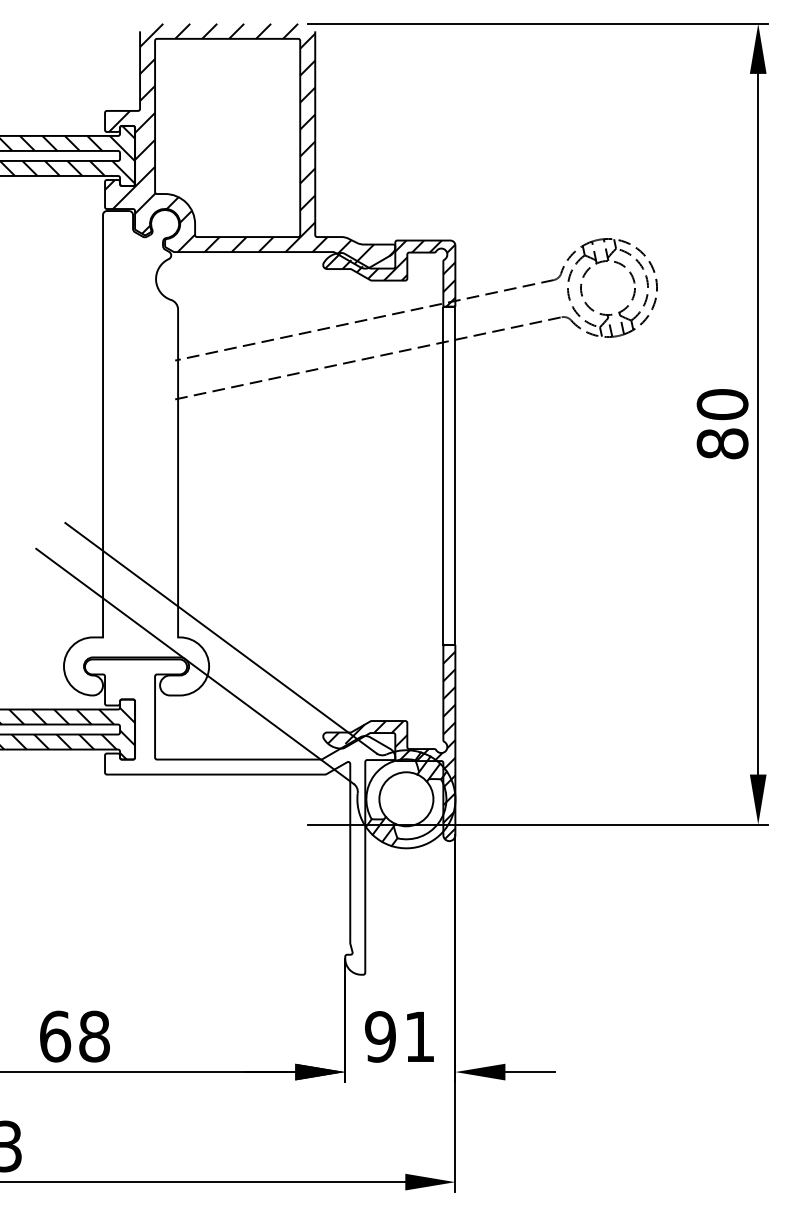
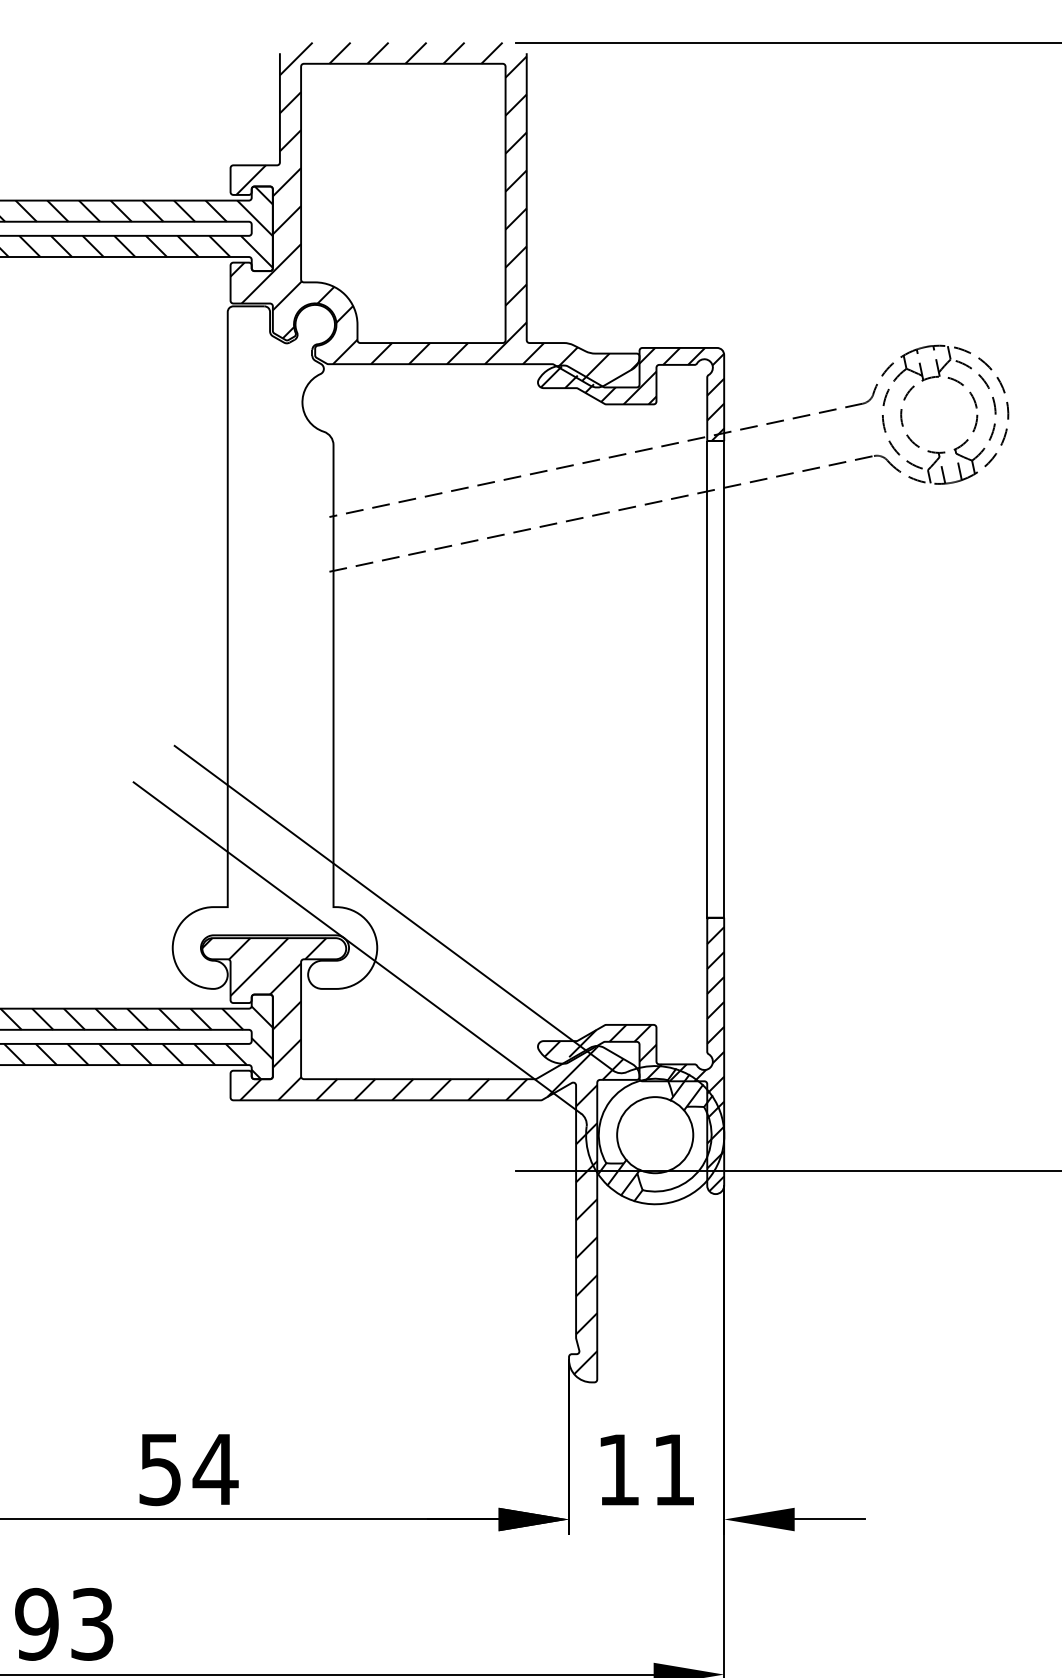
hatch: (234, 813) -> (412, 1155), added
text: (75, 1036) -> (188, 1469), 68 -> 54
text: (380, 1036) -> (618, 1469), 91 -> 11

